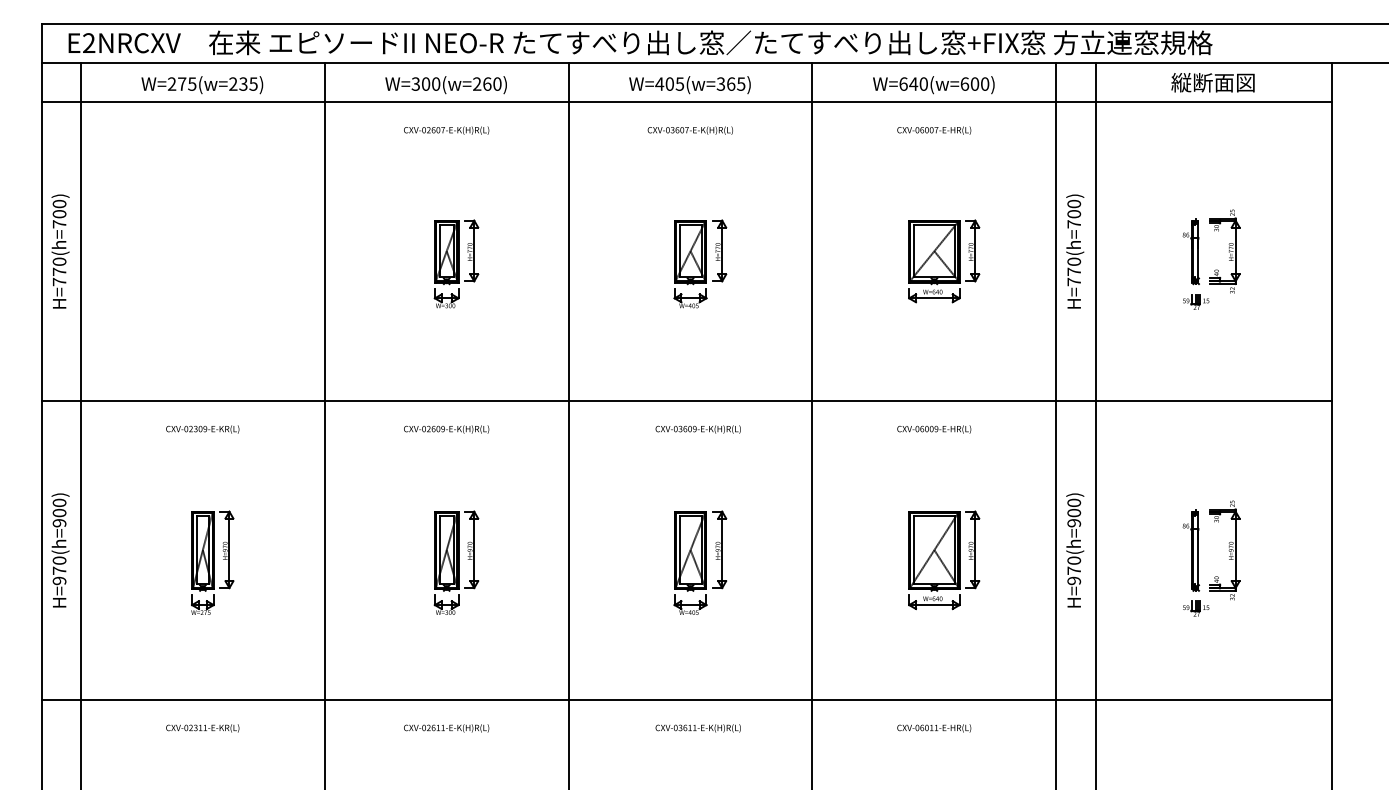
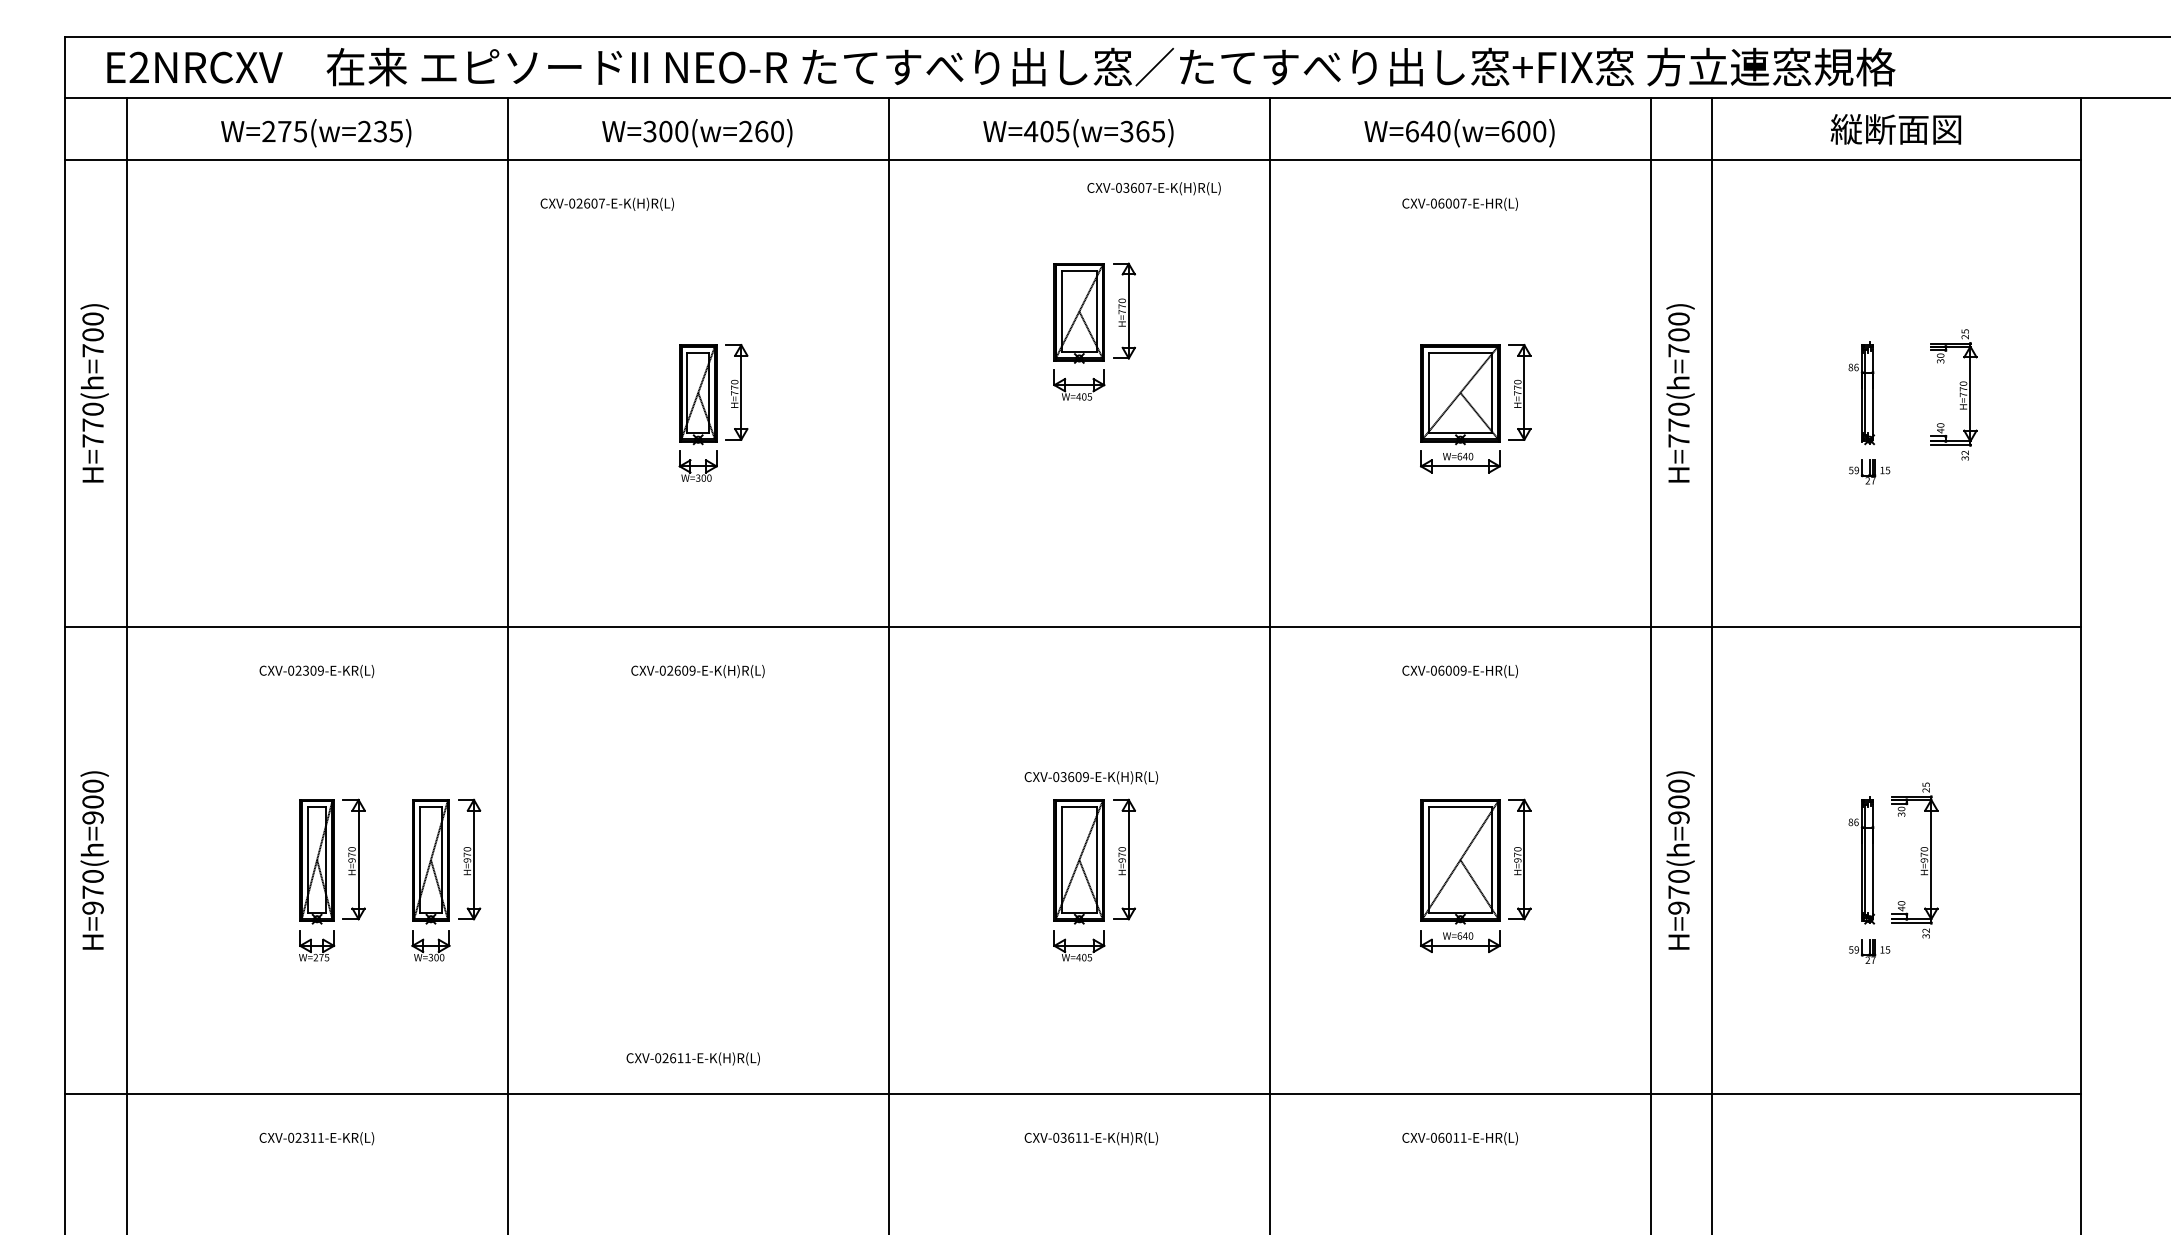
text: (446, 130) -> (607, 204), moved
text: (689, 130) -> (1152, 188), moved
part: (1224, 251) -> (1952, 394), moved
part: (700, 263) -> (1094, 330), moved
text: (697, 429) -> (1090, 777), moved
part: (456, 562) -> (446, 879), moved
text: (446, 728) -> (693, 1059), moved

